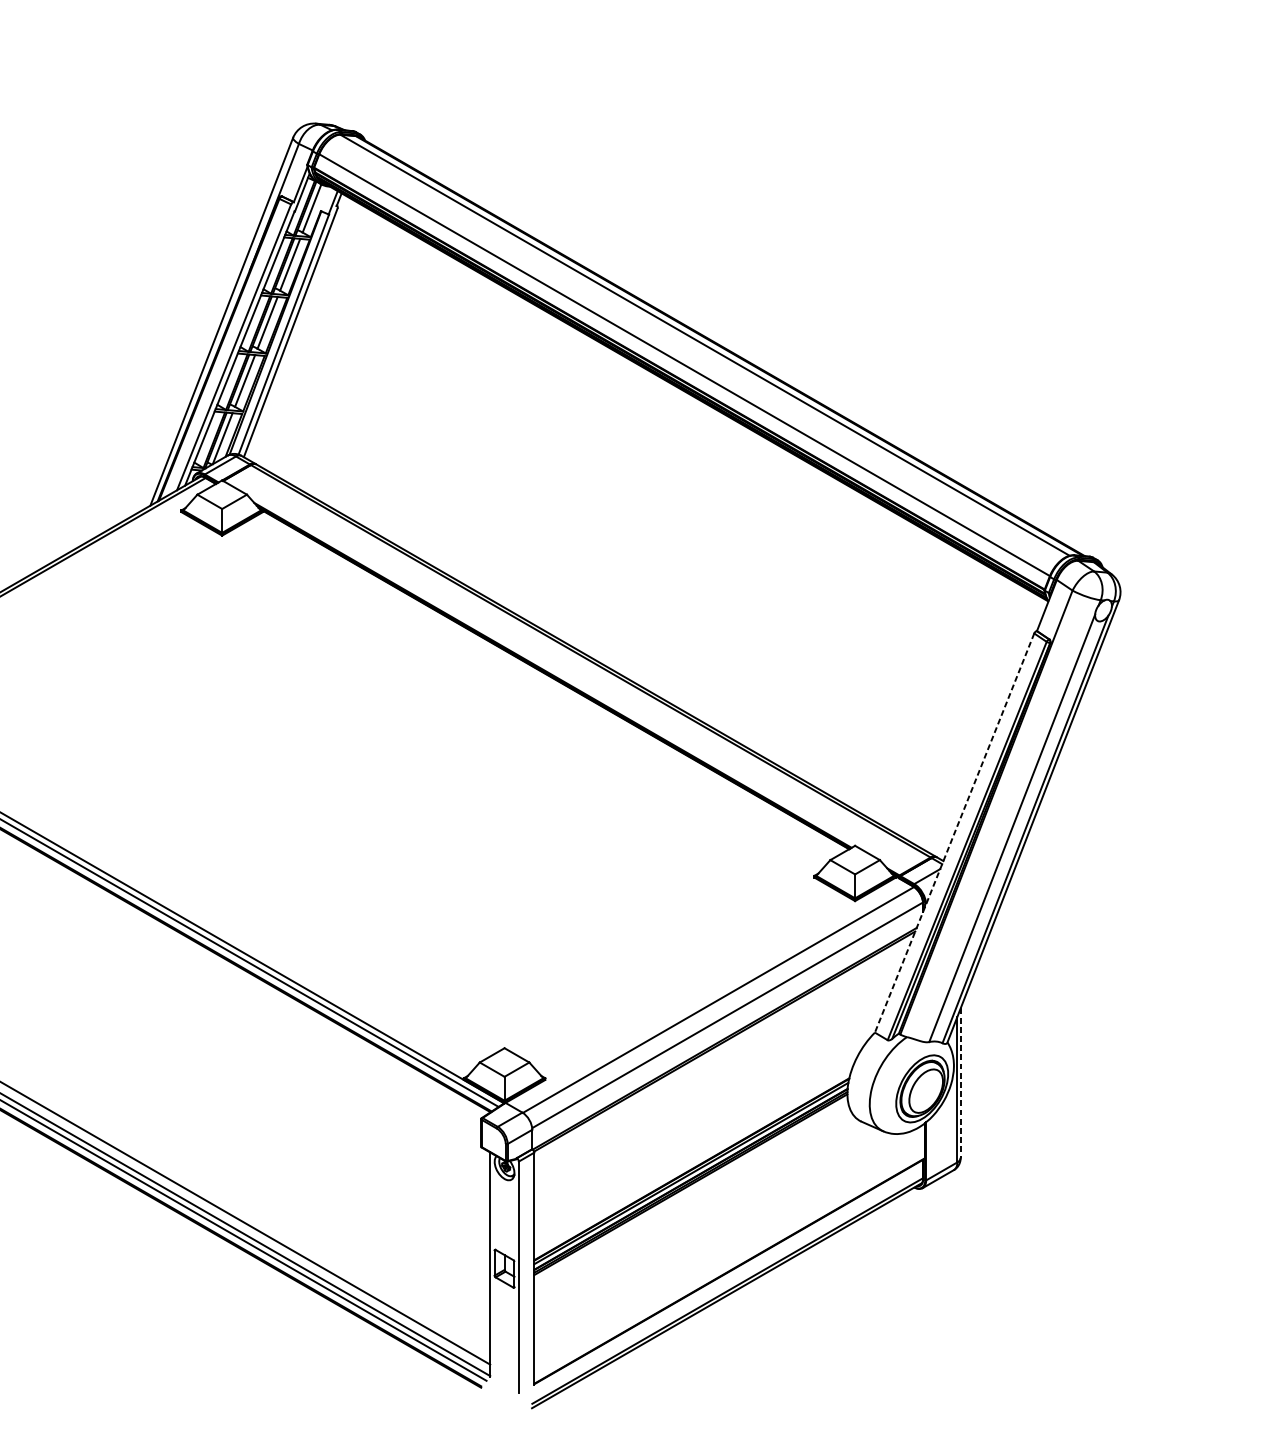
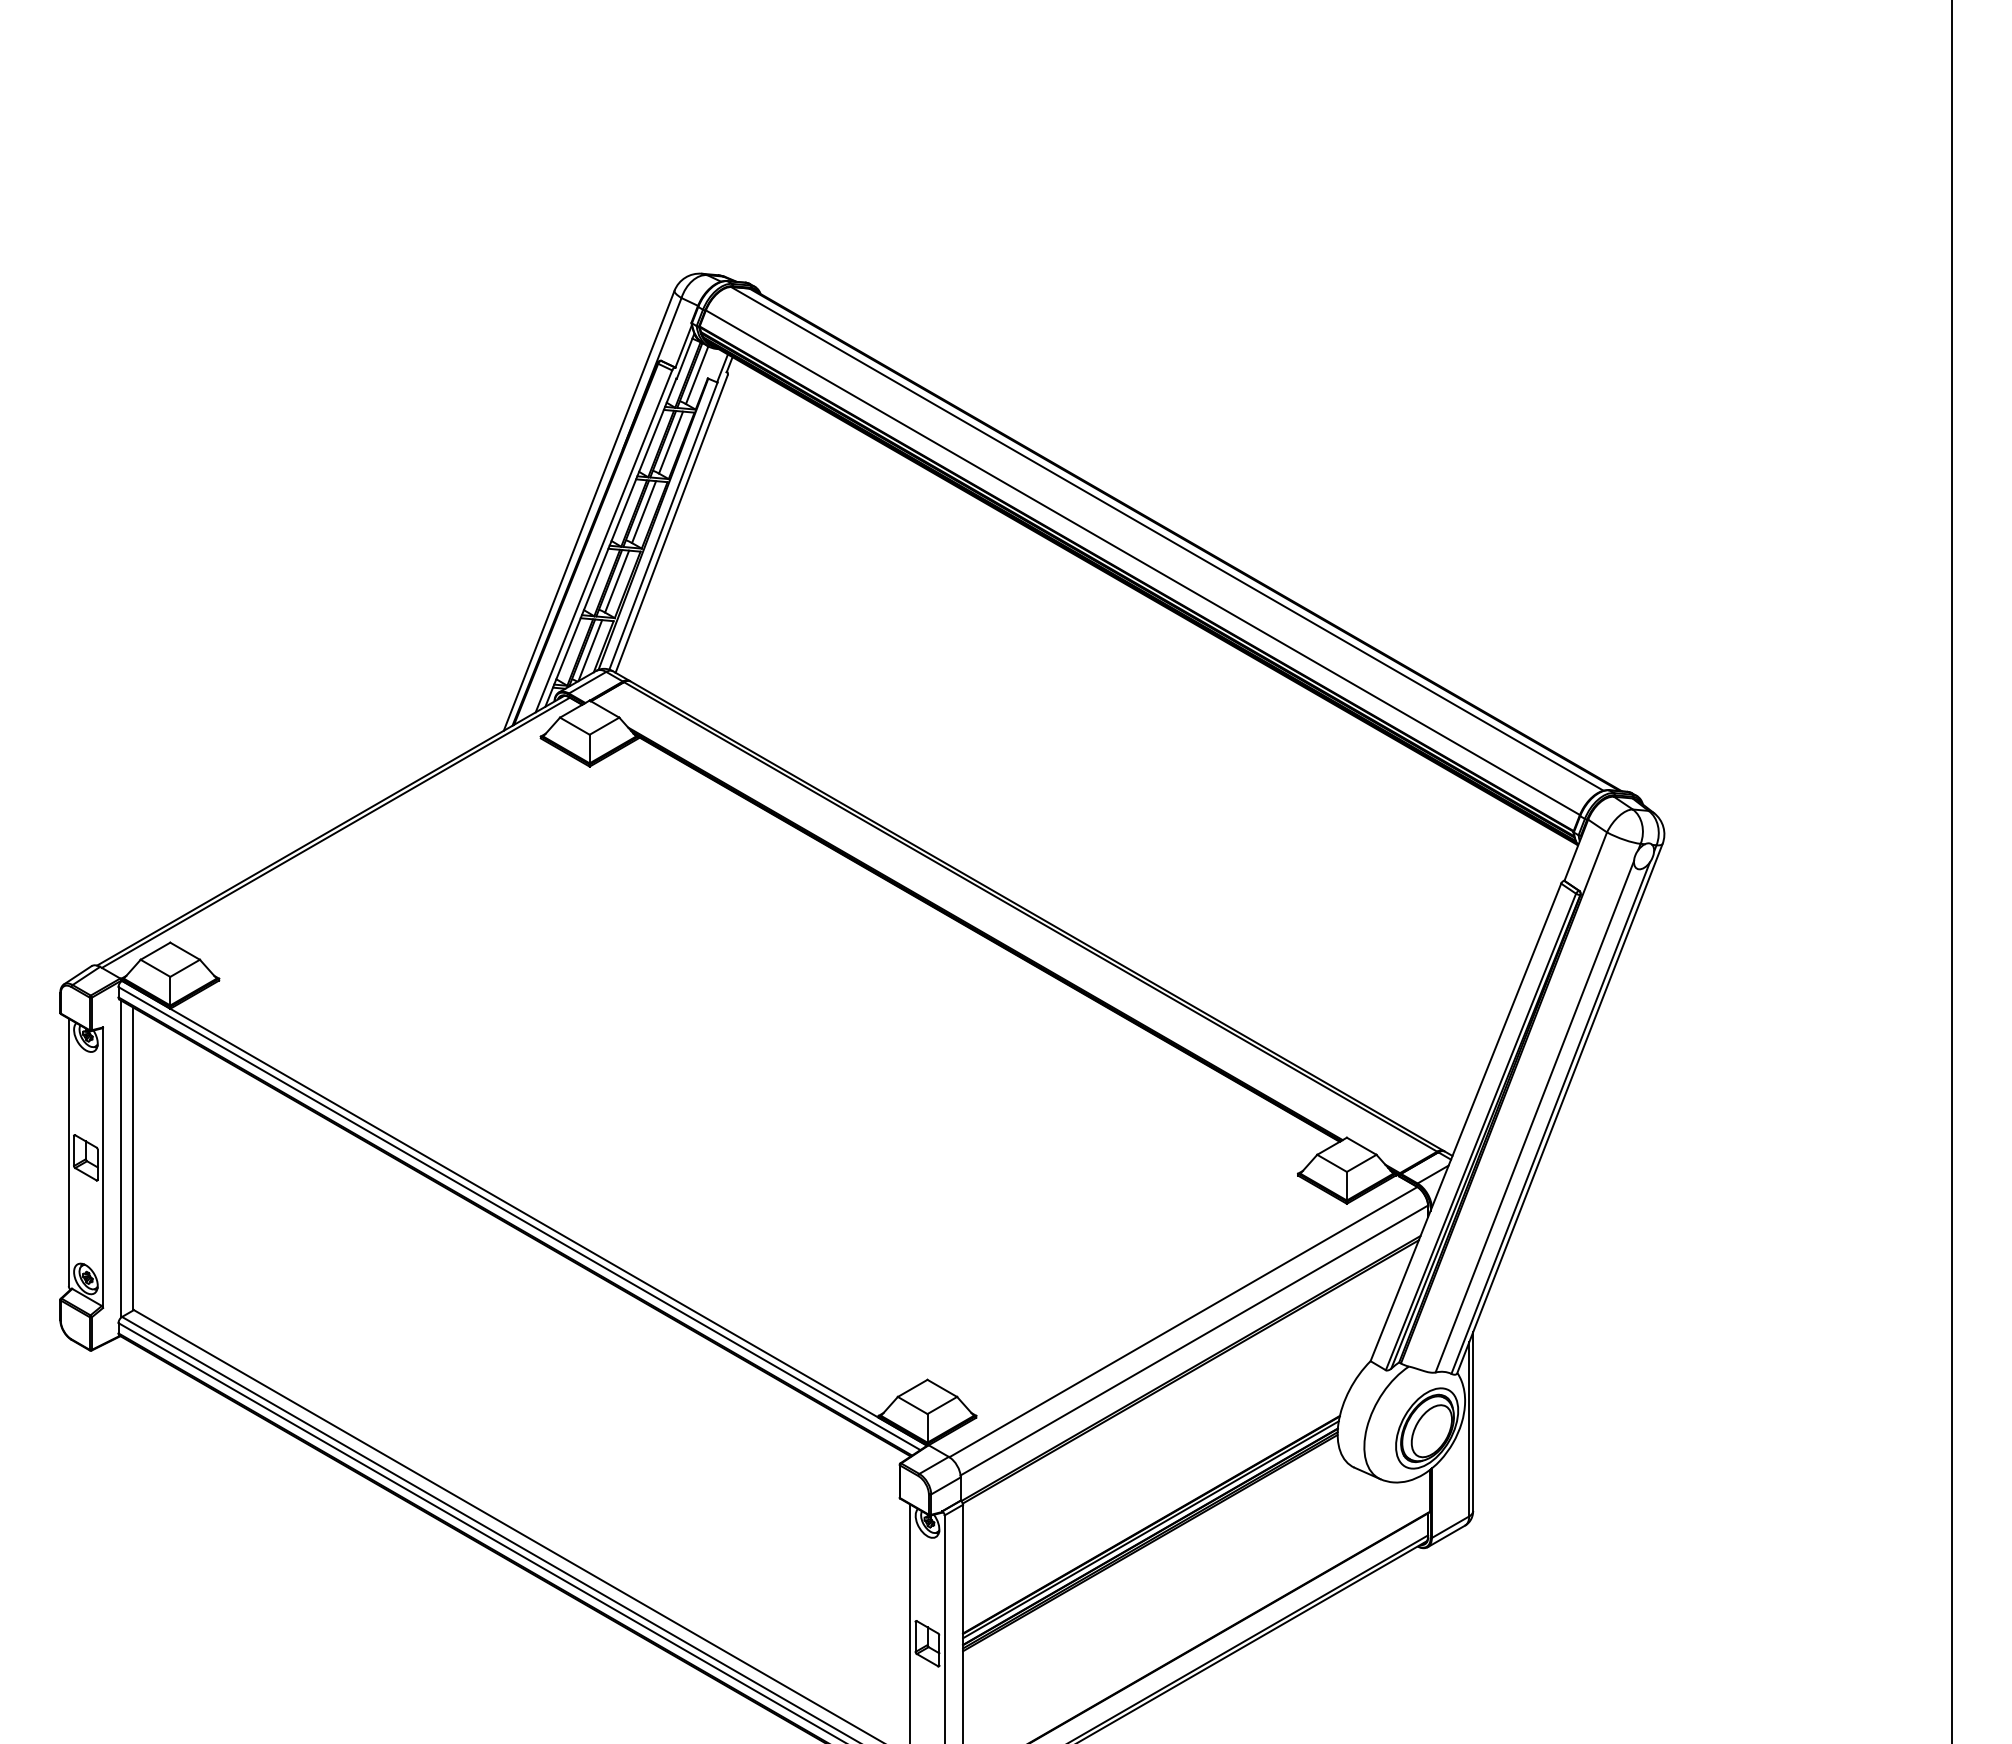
line: (954, 833) -> (1465, 1122), dashed -> solid
line: (960, 1083) -> (1473, 1422), dashed -> solid

